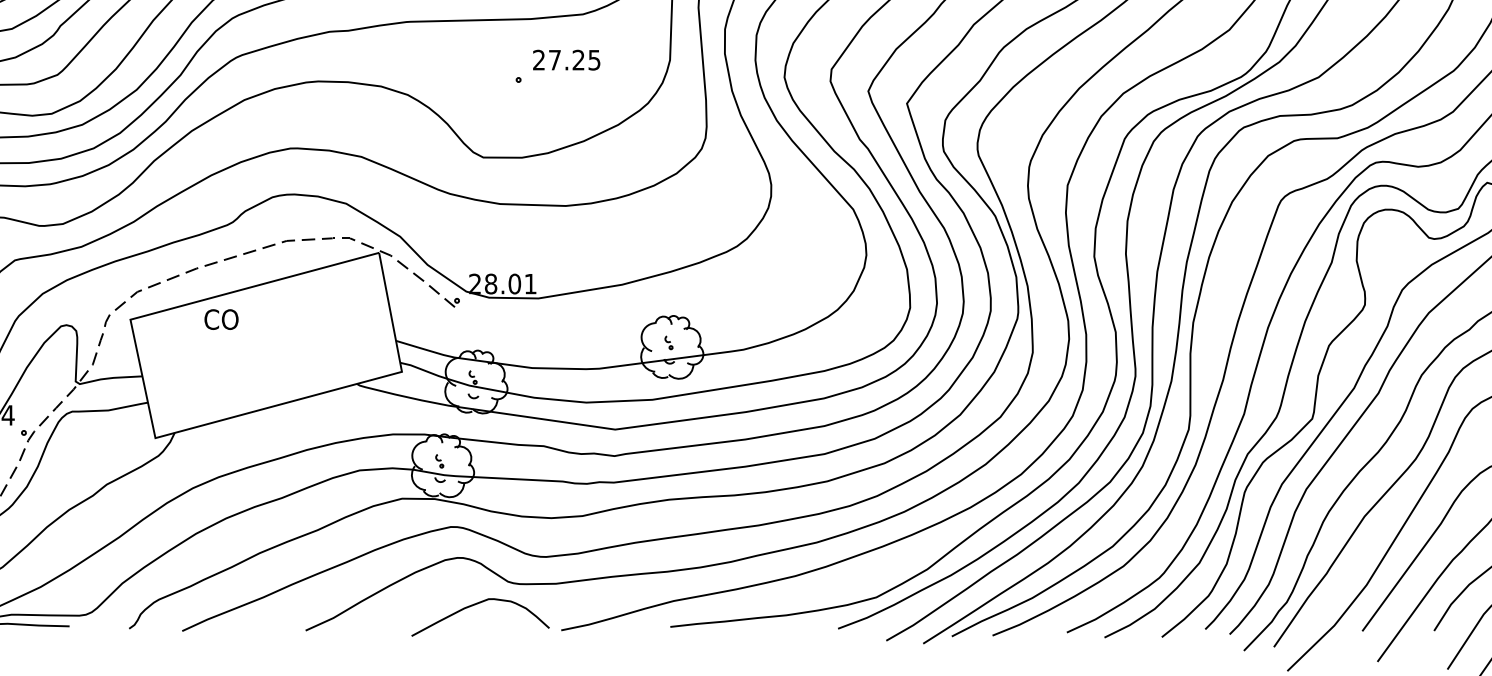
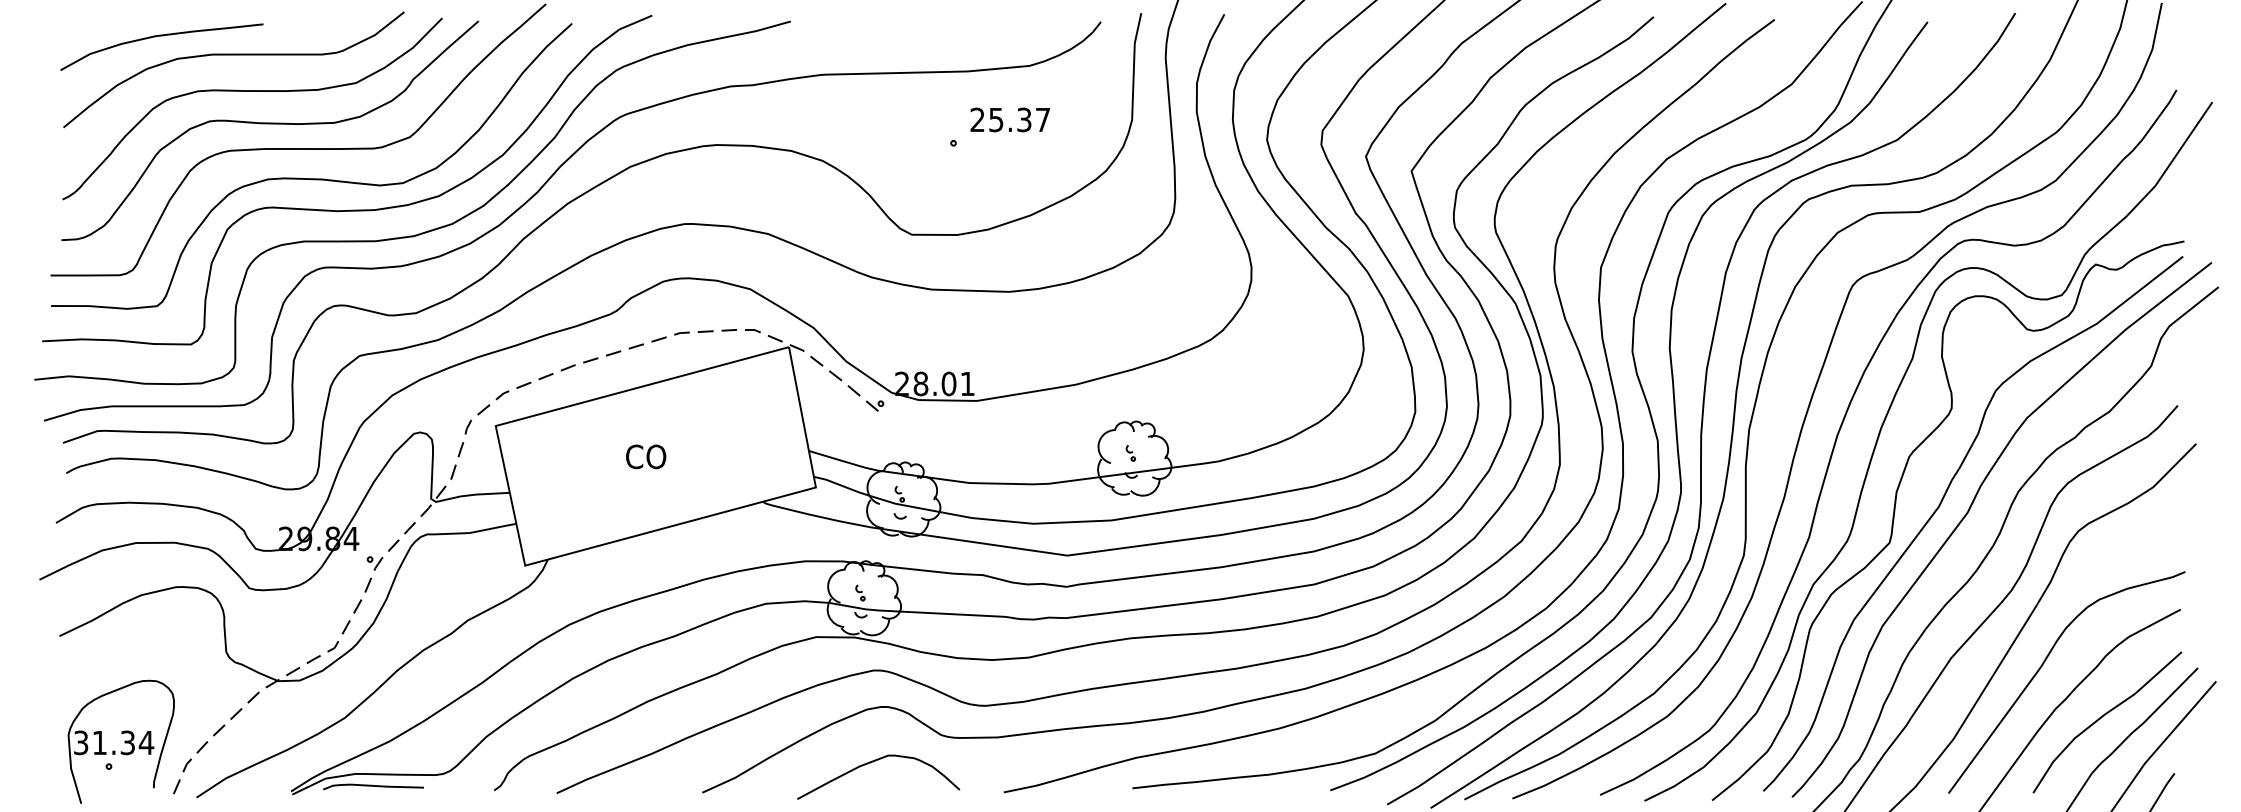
text: (574, 59) -> (1019, 119), 27.25 -> 25.37
text: (221, 319) -> (646, 456), moved
curve: (476, 605) -> (873, 762), moved

